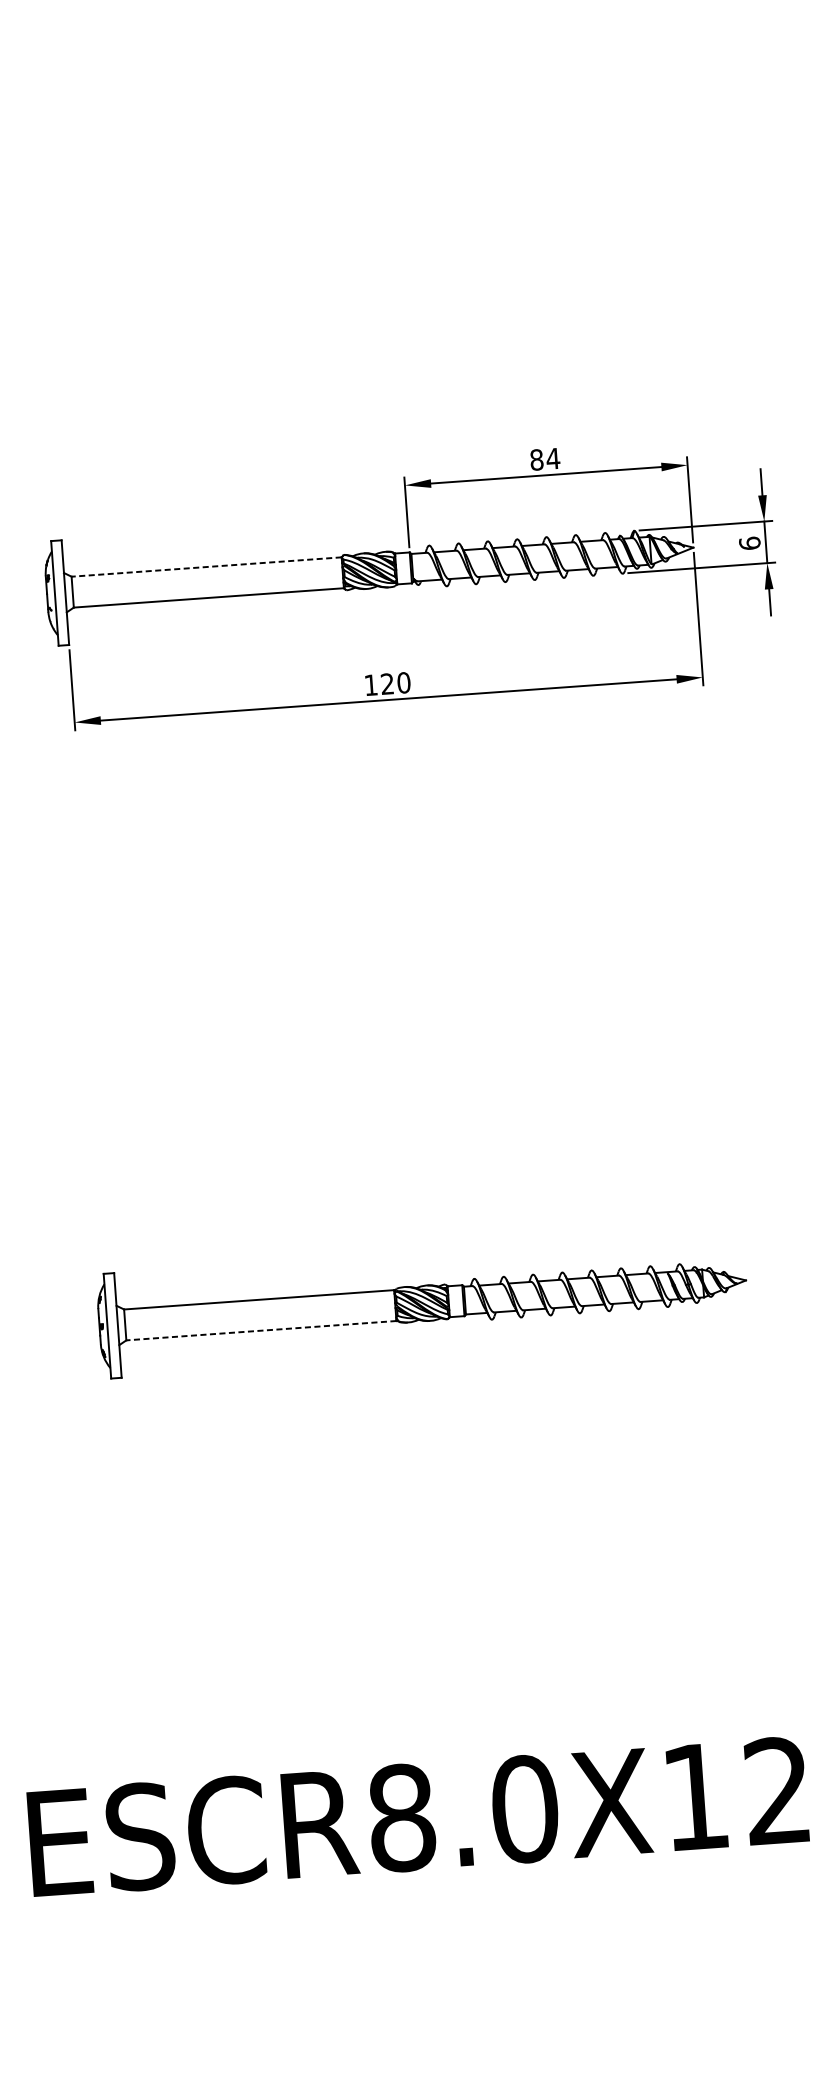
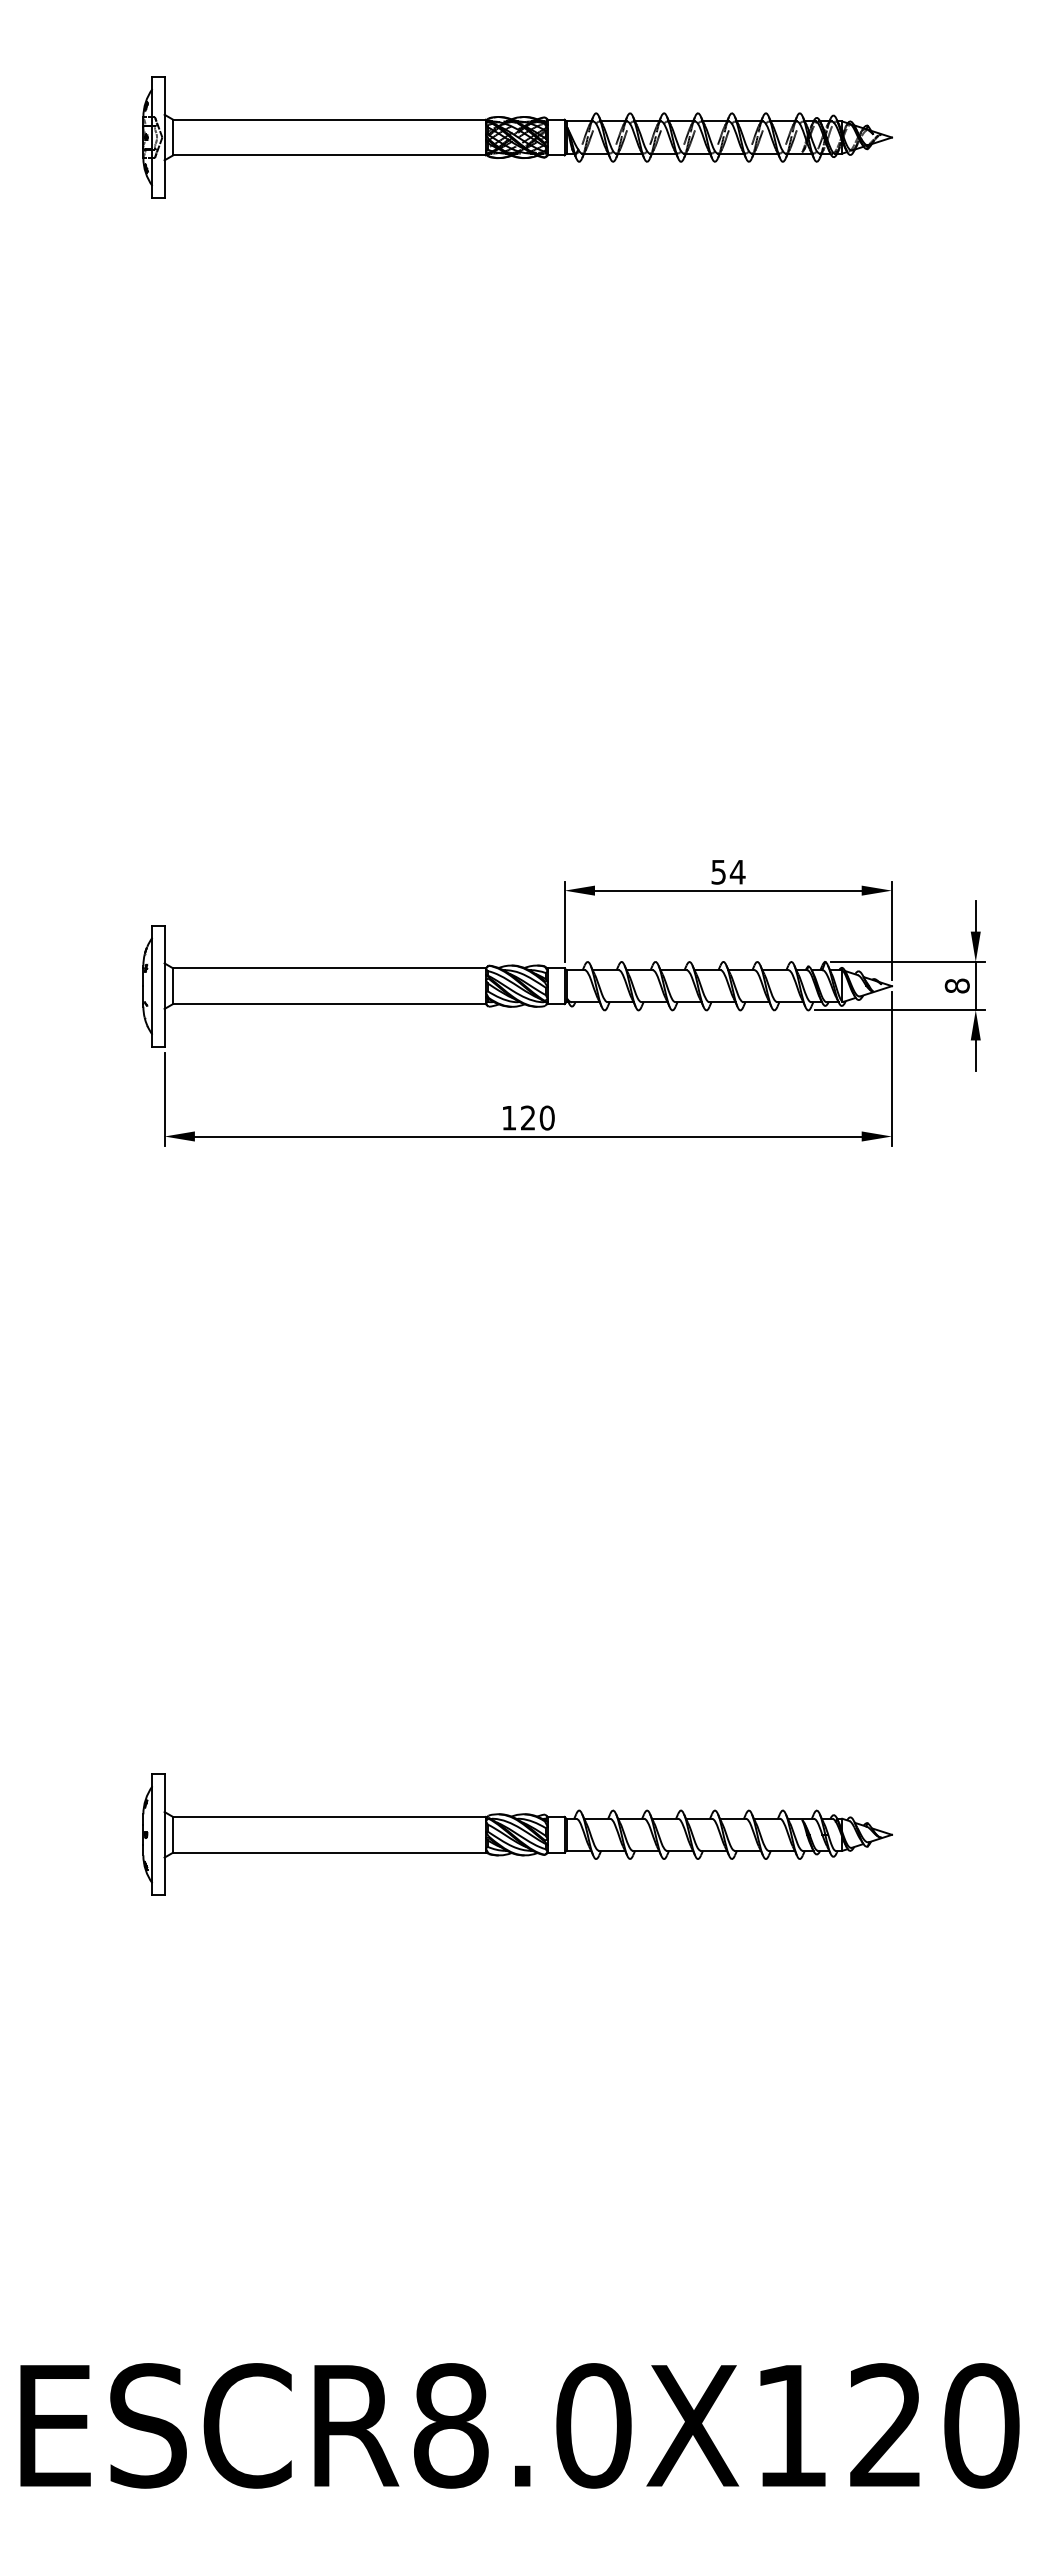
text: (536, 459) -> (718, 871), 84 -> 54
text: (749, 543) -> (956, 985), 6 -> 8
line: (205, 567) -> (328, 968), dashed -> solid
line: (260, 1330) -> (328, 1852), dashed -> solid

